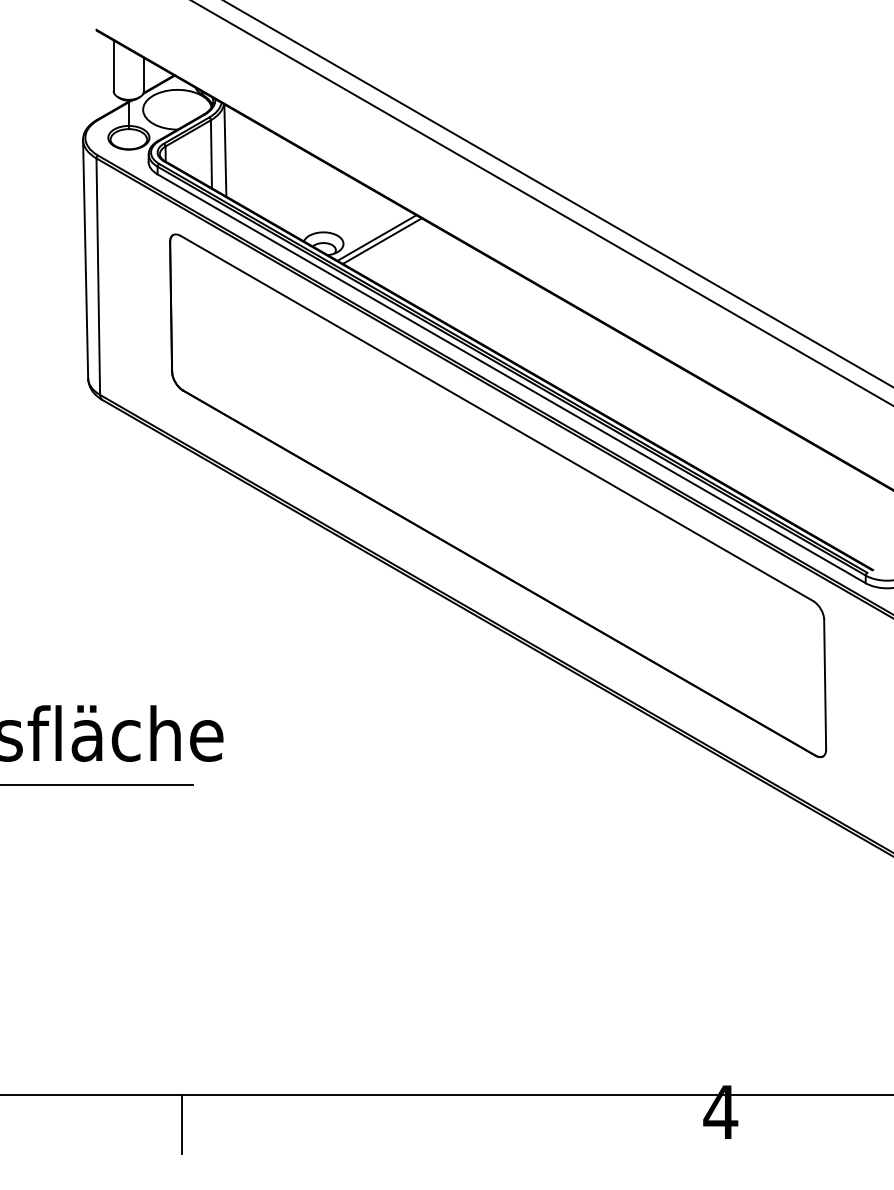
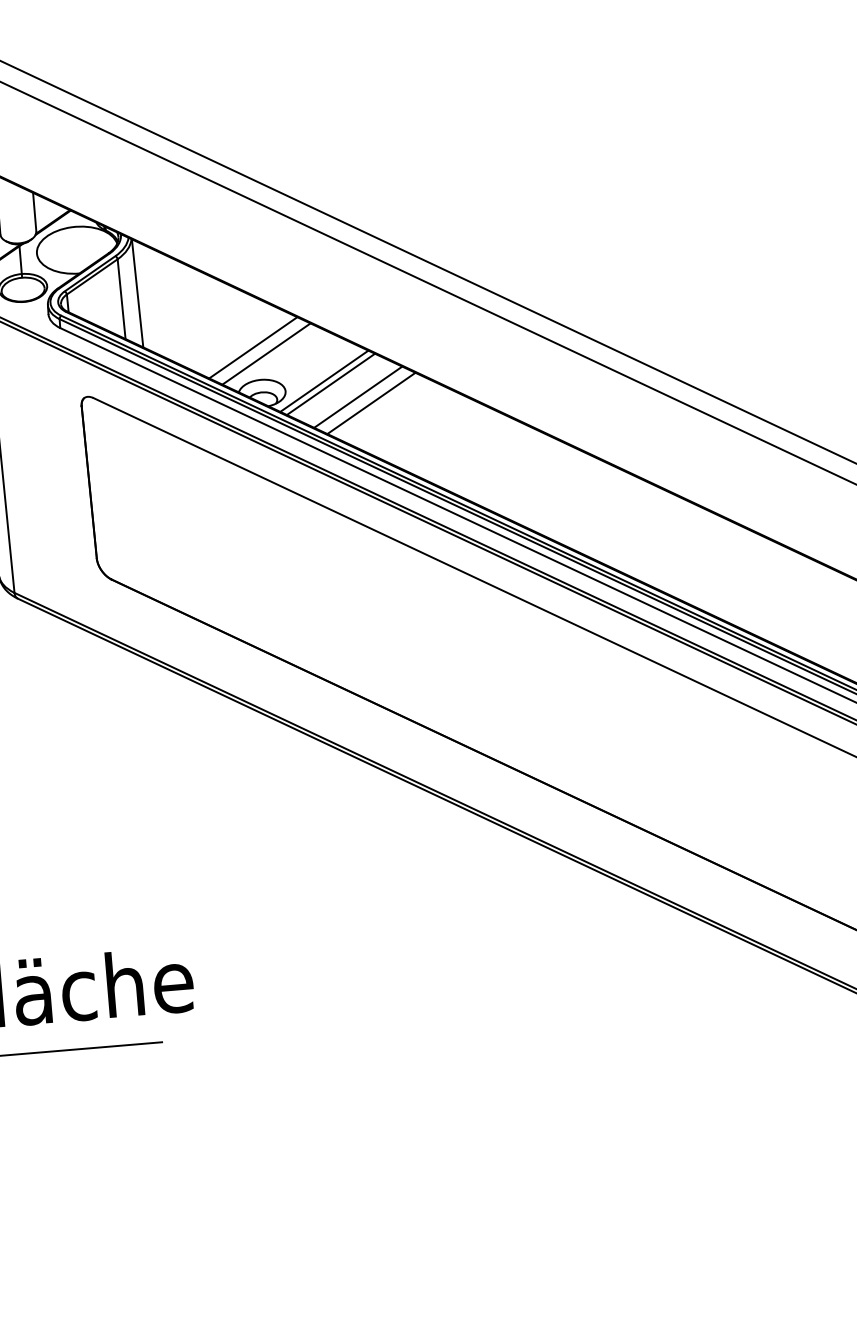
line: (318, 204) -> (252, 347), added
line: (329, 210) -> (265, 353), added
line: (404, 253) -> (358, 396), added
line: (414, 259) -> (370, 402), added

